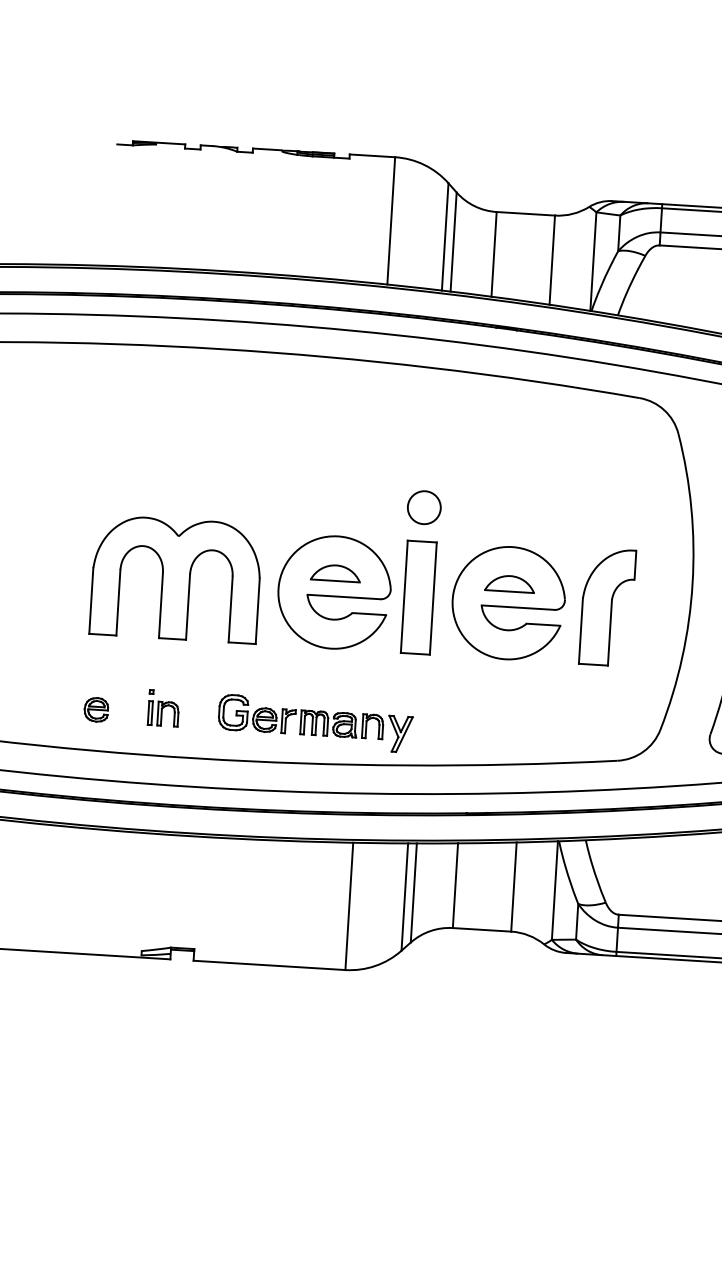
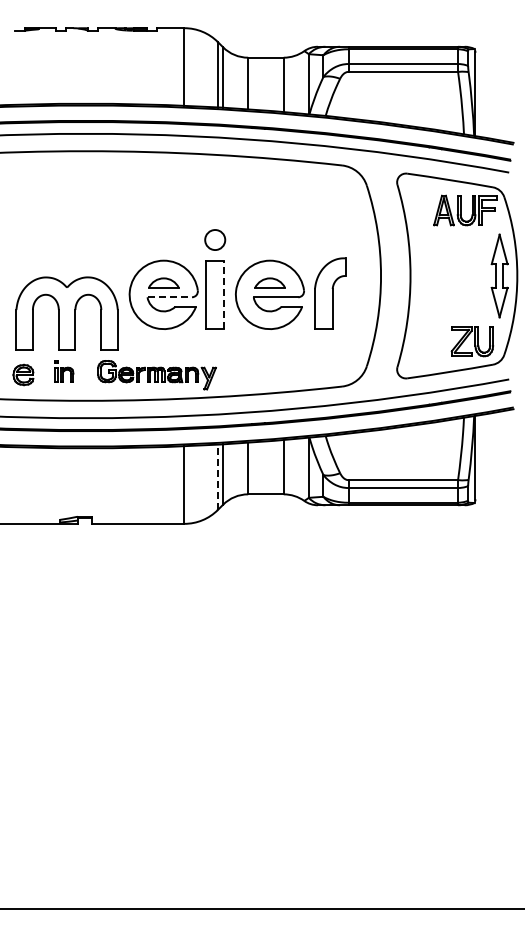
part: (175, 578) -> (66, 313), moved
line: (345, 597) -> (170, 297), solid -> dashed
line: (434, 597) -> (224, 294), solid -> dashed
part: (96, 708) -> (23, 374), size x1.4
line: (404, 897) -> (217, 477), solid -> dashed

